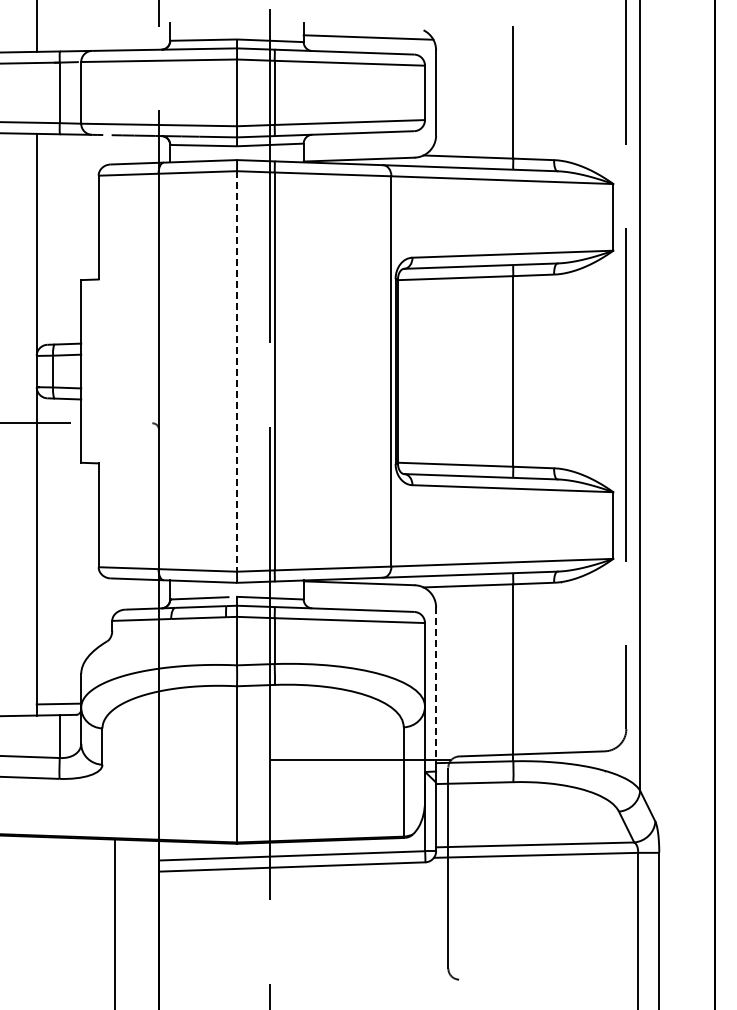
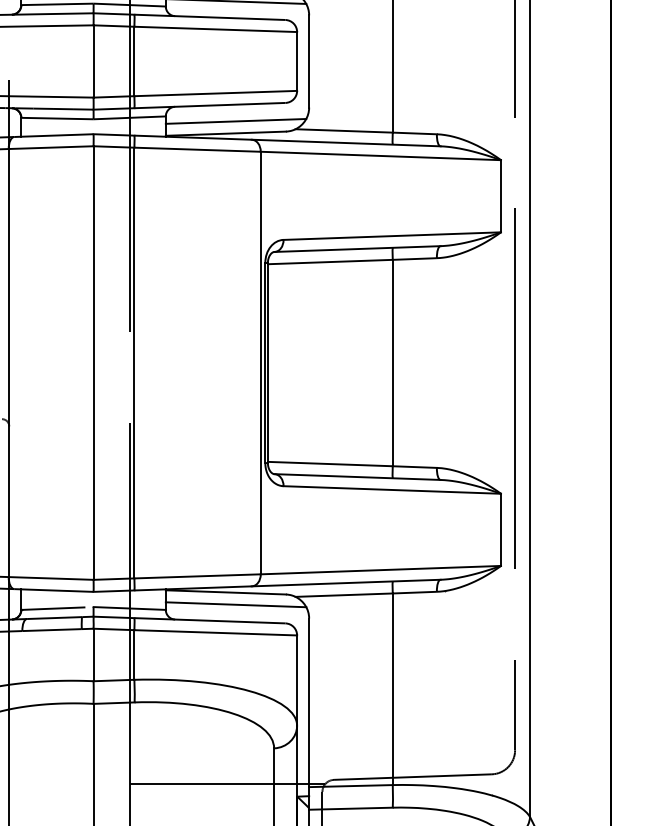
line: (368, 148) -> (235, 121), added
line: (236, 371) -> (93, 363), dashed -> solid
line: (368, 594) -> (235, 604), added
line: (436, 685) -> (309, 703), dashed -> solid

